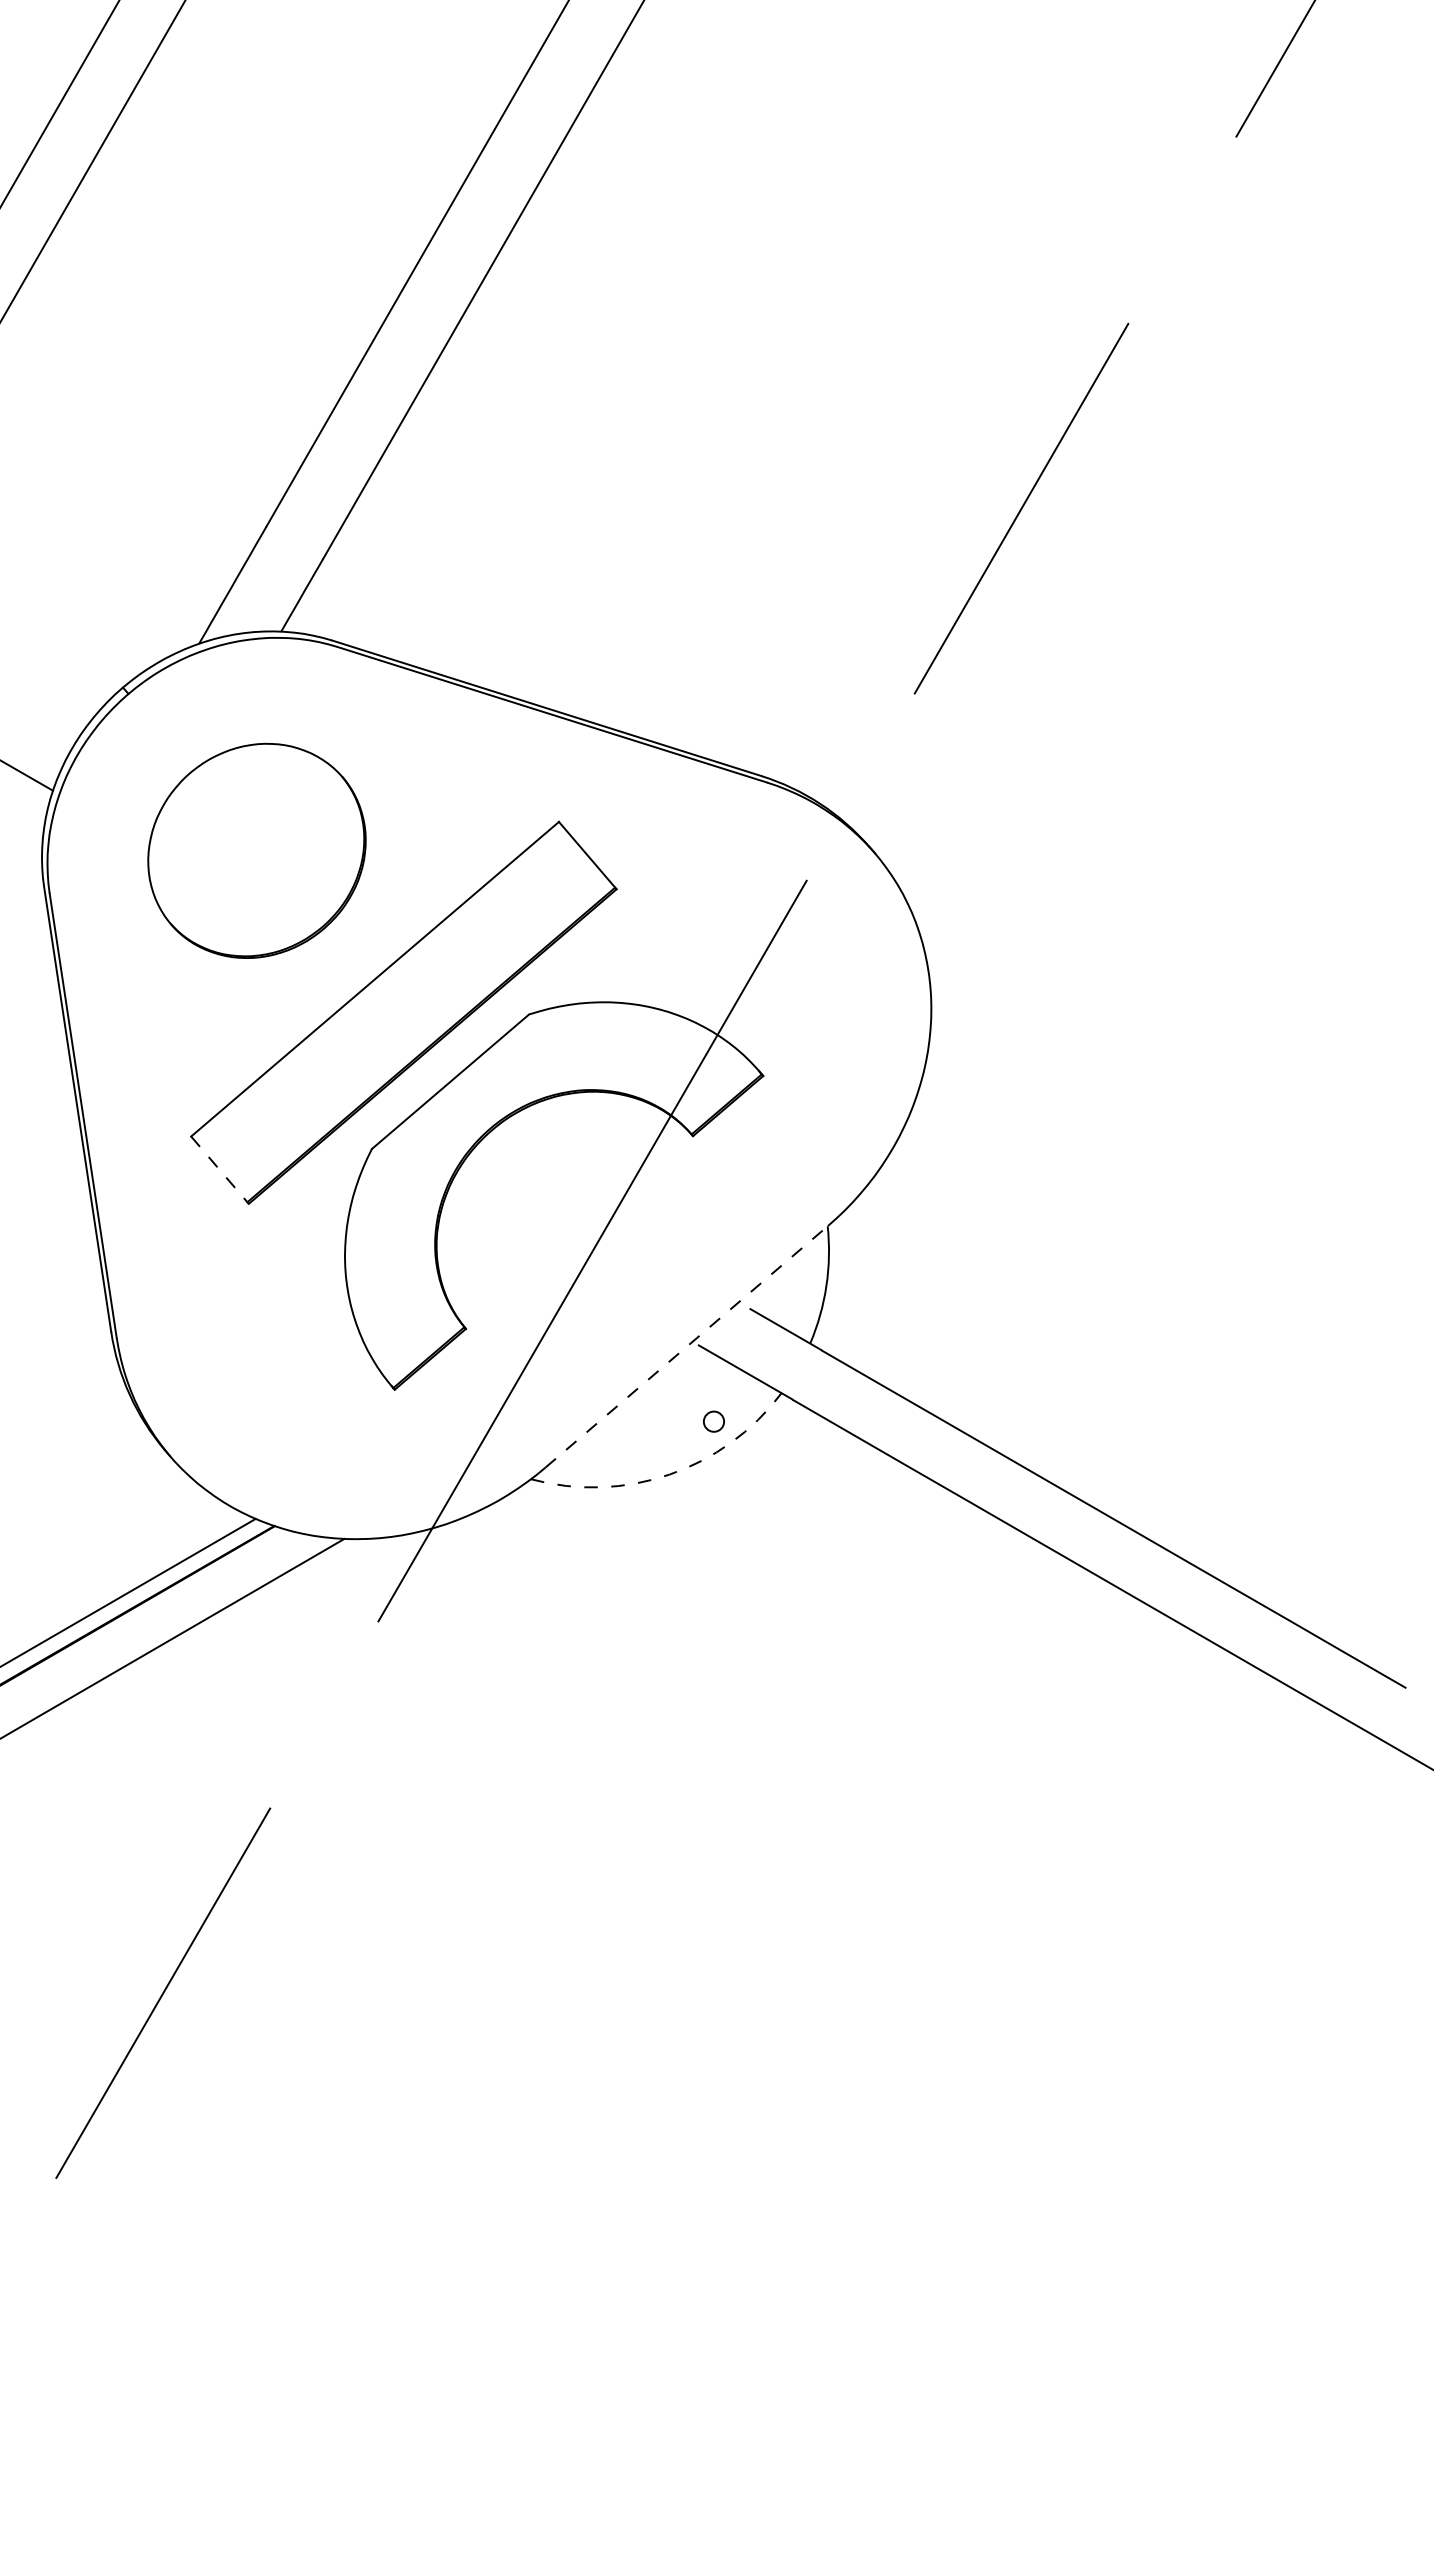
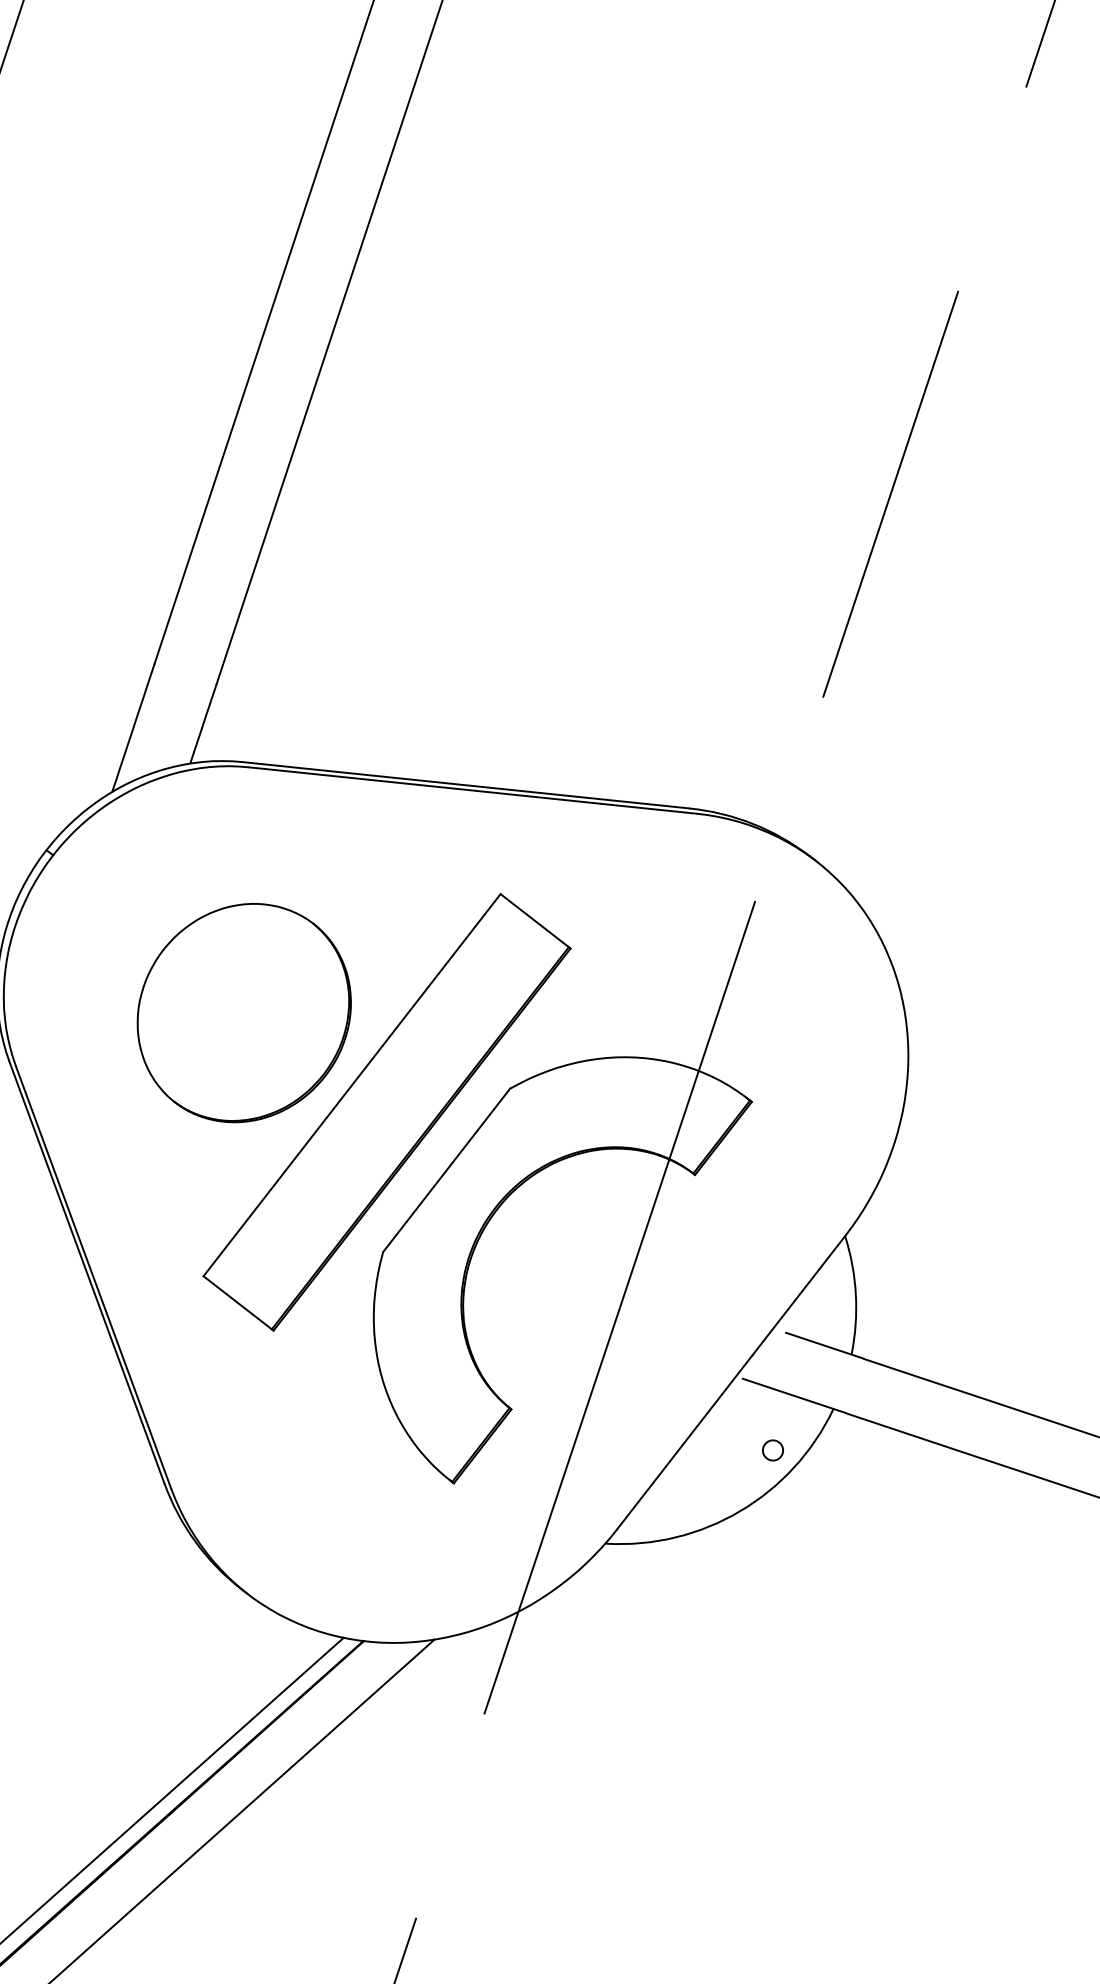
part: (256, 850) -> (243, 1012), moved
line: (220, 1170) -> (239, 1303), dashed -> solid
line: (686, 1346) -> (730, 1382), dashed -> solid
arc: (669, 1474) -> (740, 1511), dashed -> solid

